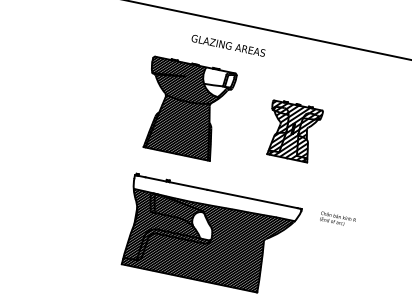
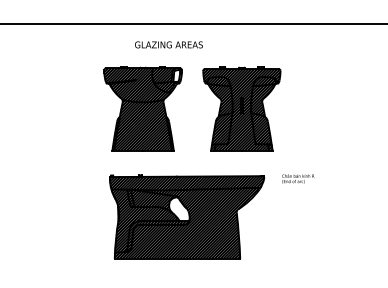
hatch: (216, 83) -> (165, 80), added
part: (292, 130) -> (241, 108), size x1.67
hatch: (217, 199) -> (187, 183), added

